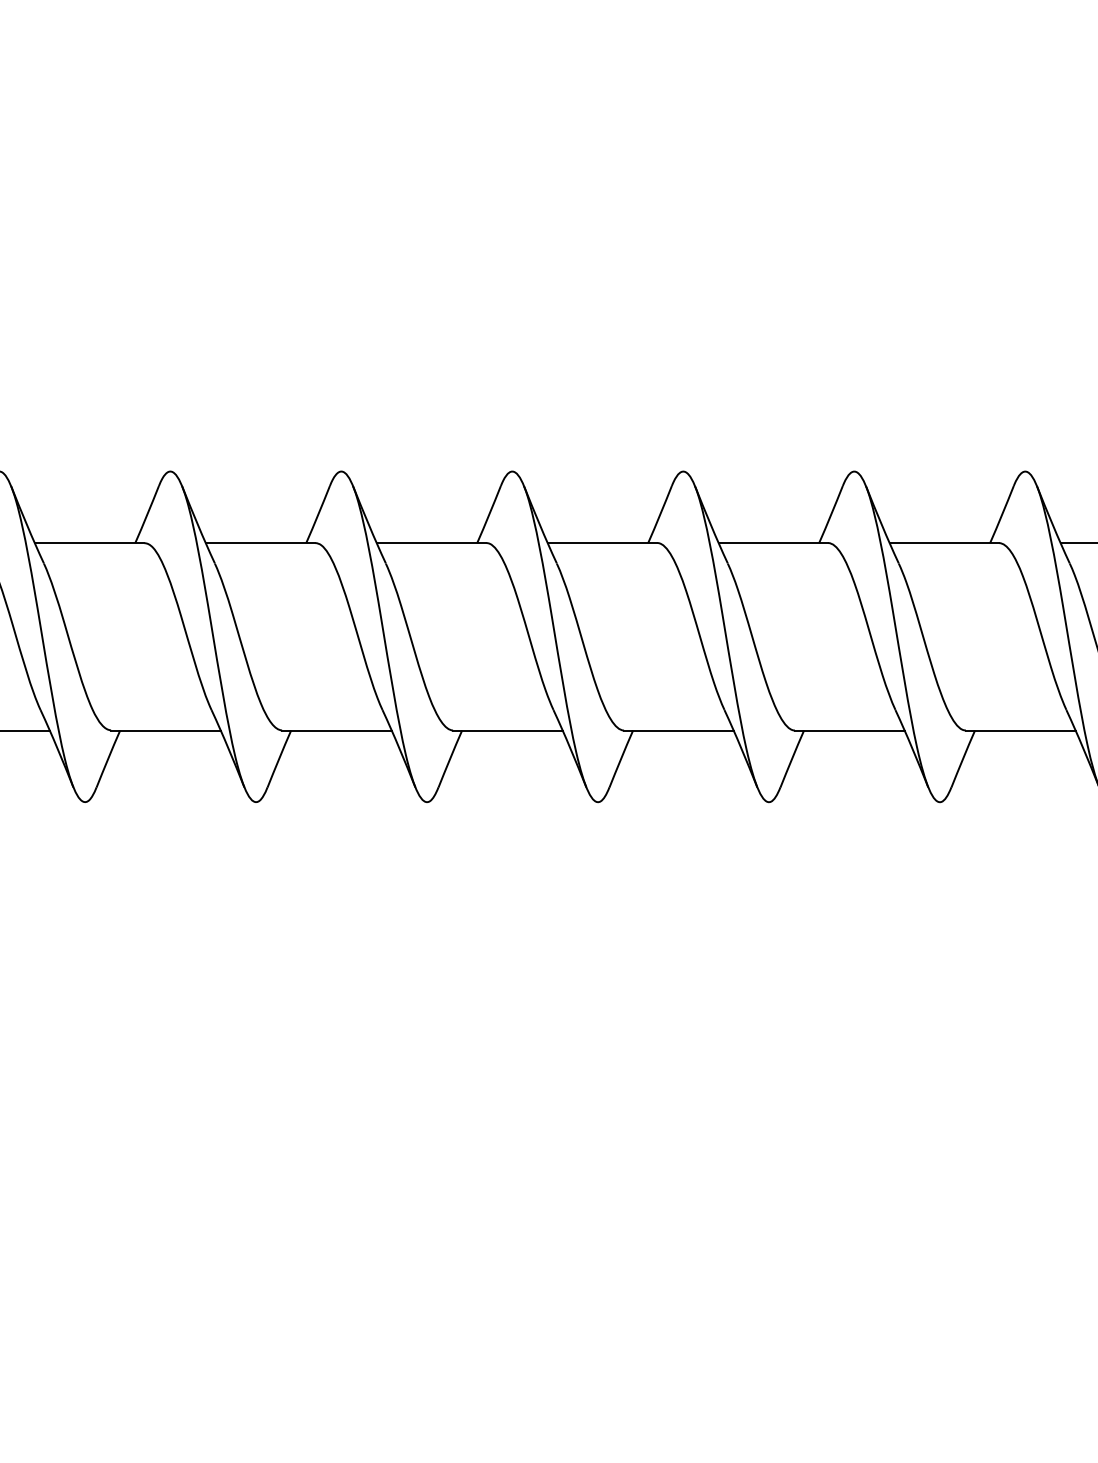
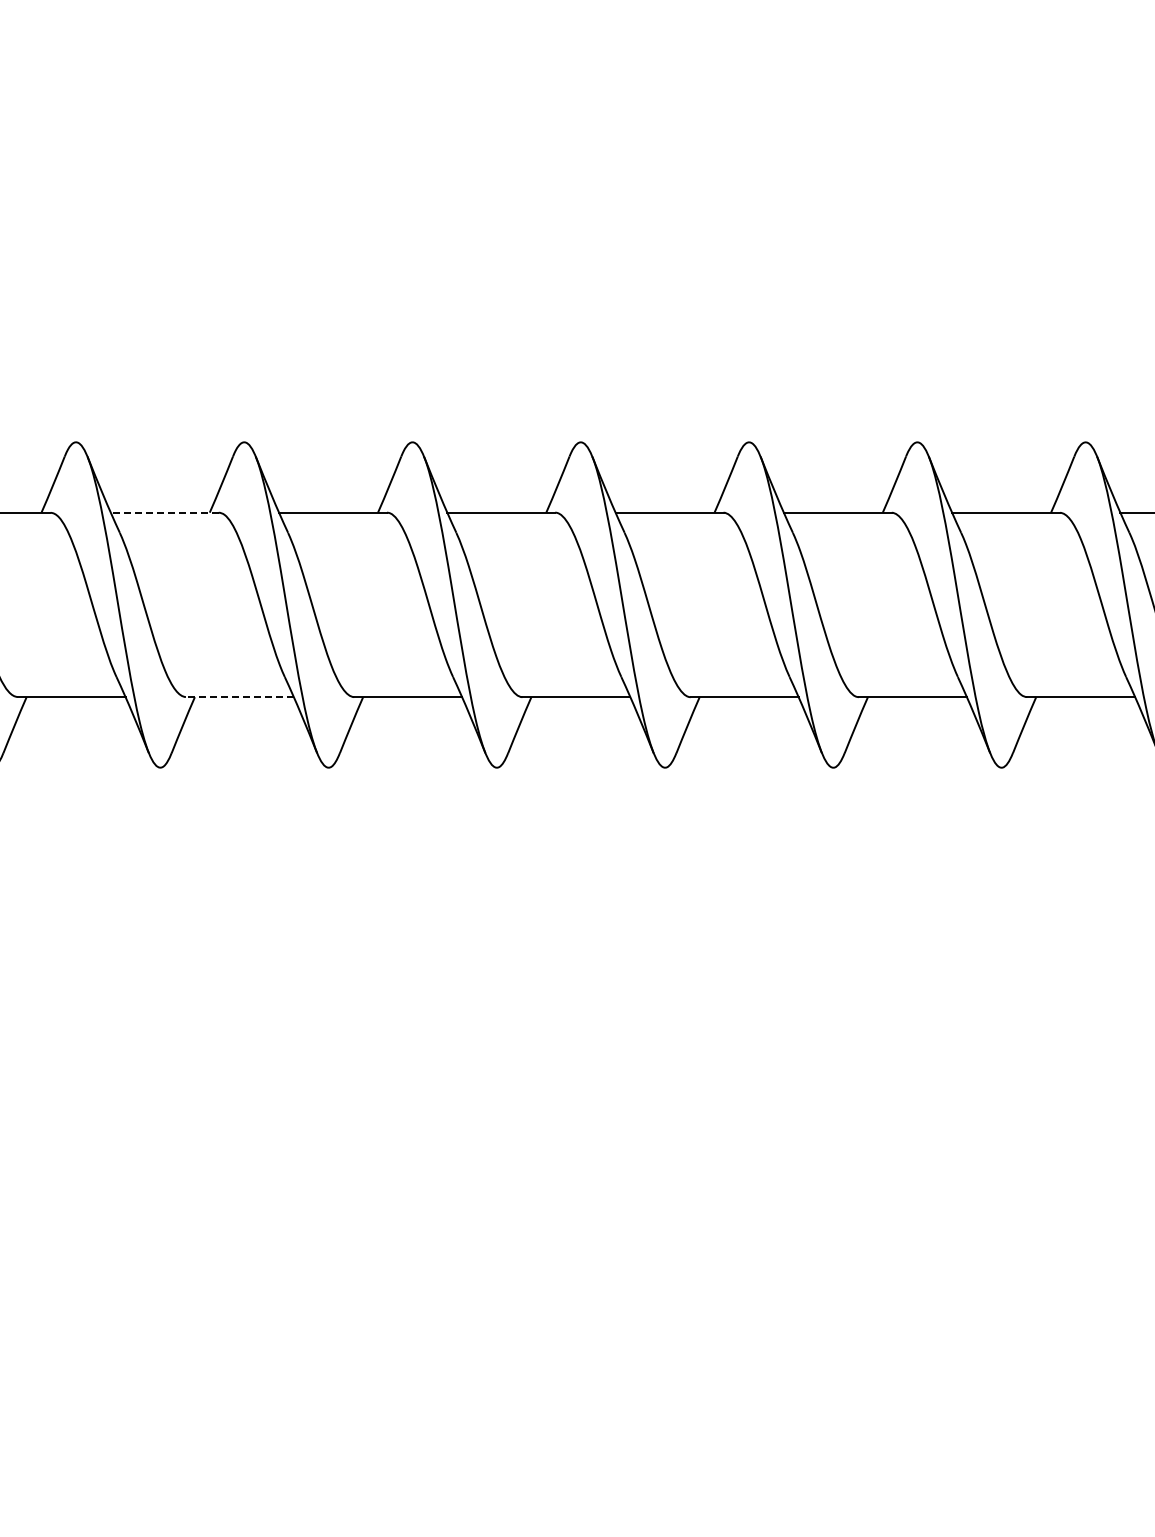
line: (260, 542) -> (164, 512), solid -> dashed
line: (336, 730) -> (239, 697), solid -> dashed

